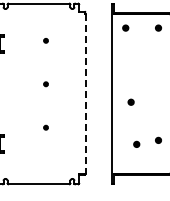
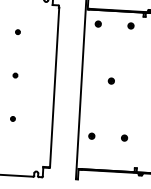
line: (85, 93) -> (54, 87), dashed -> solid
part: (130, 101) -> (110, 80), moved
part: (136, 143) -> (91, 135), moved

